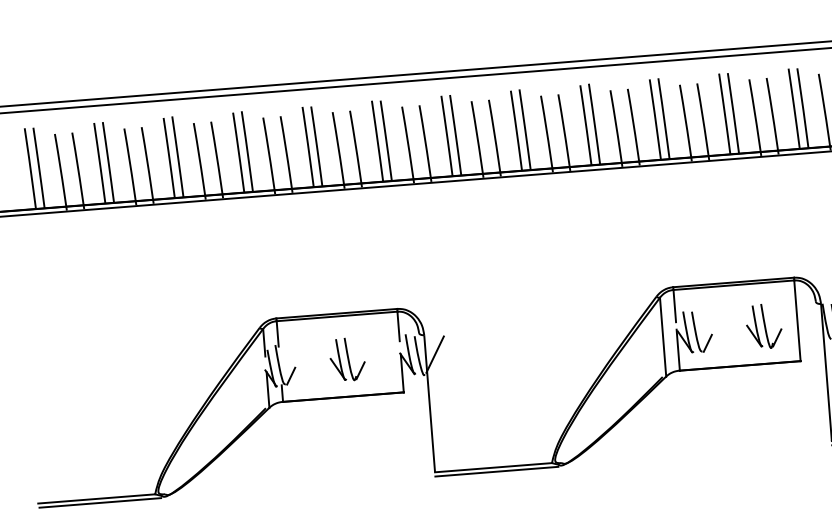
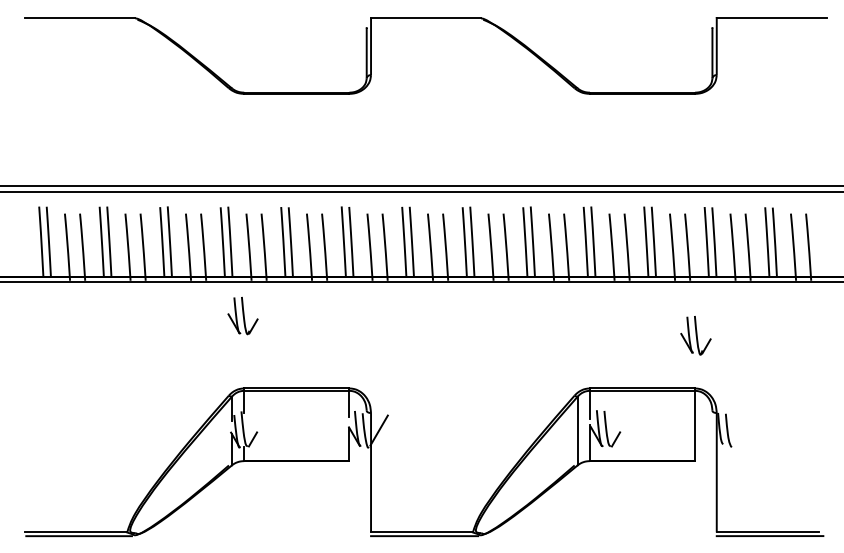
part: (763, 326) -> (695, 335), moved
part: (347, 360) -> (242, 316), moved

